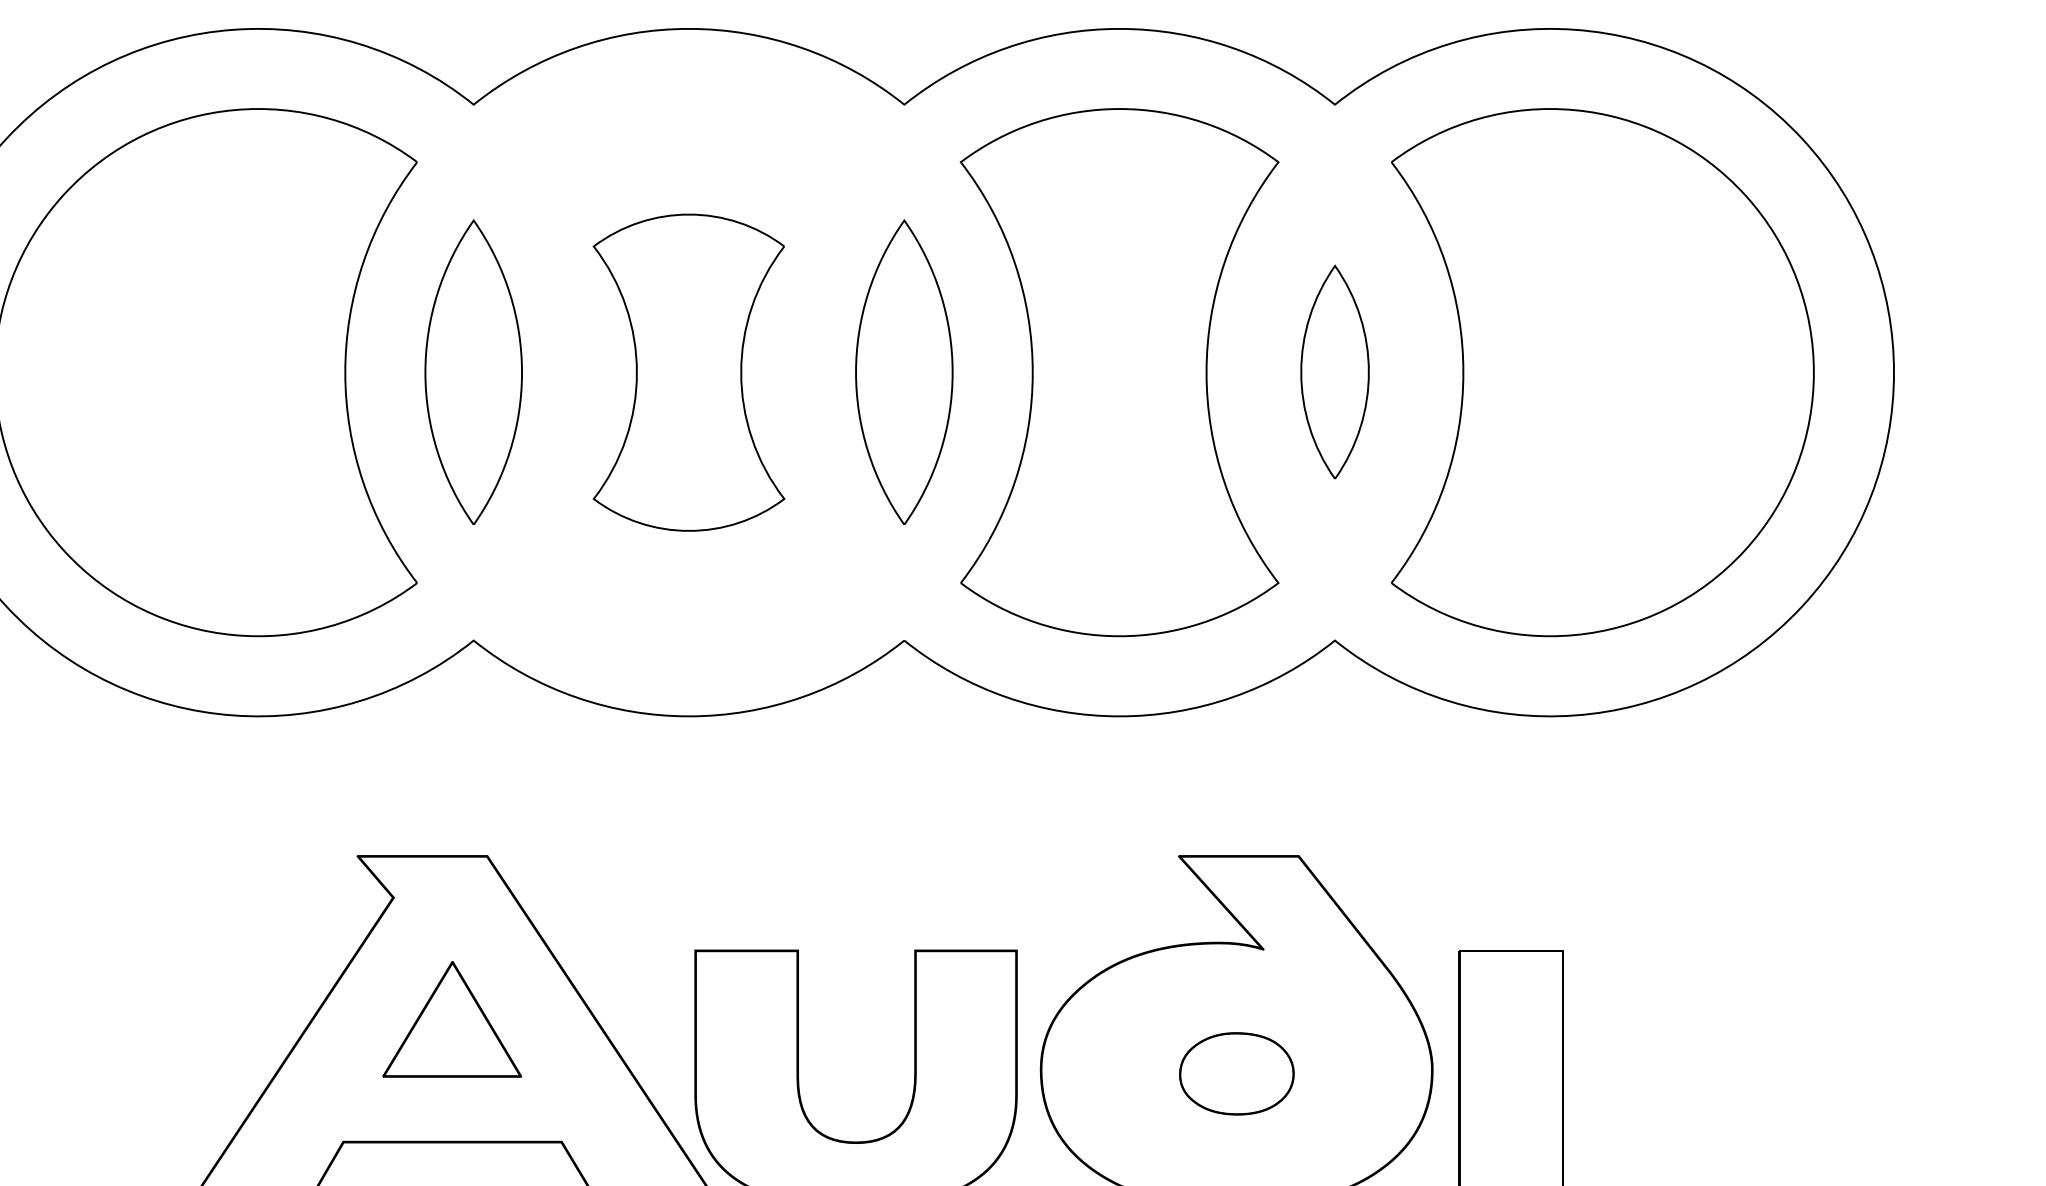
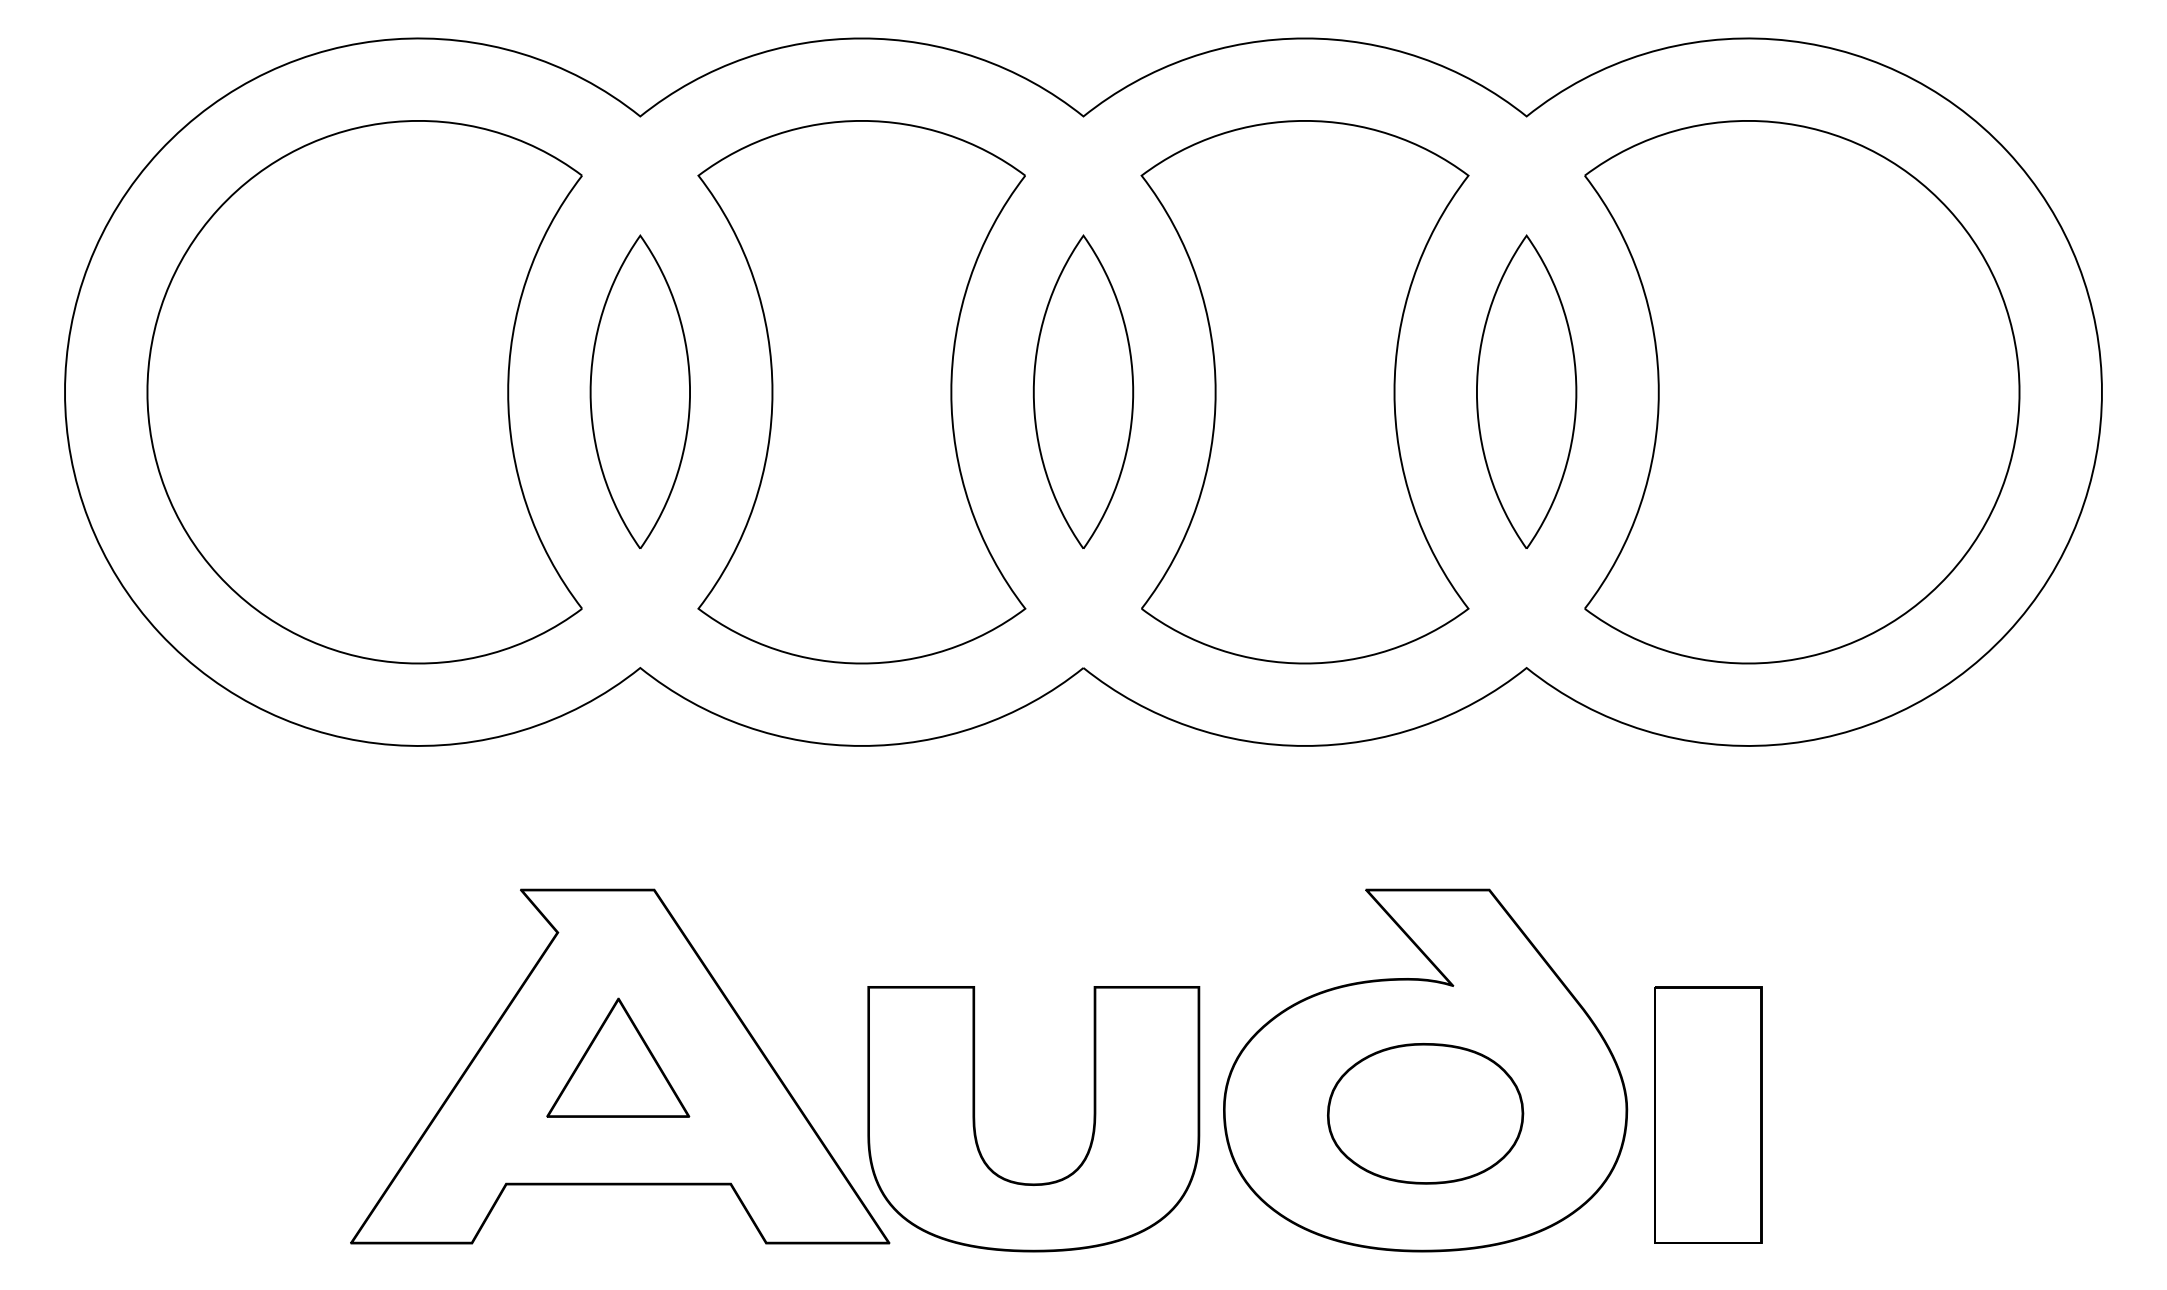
part: (1334, 371) -> (1526, 391), size x1.43
part: (688, 372) -> (861, 392), size x1.67
part: (1236, 1073) -> (1425, 1113), size x1.67

